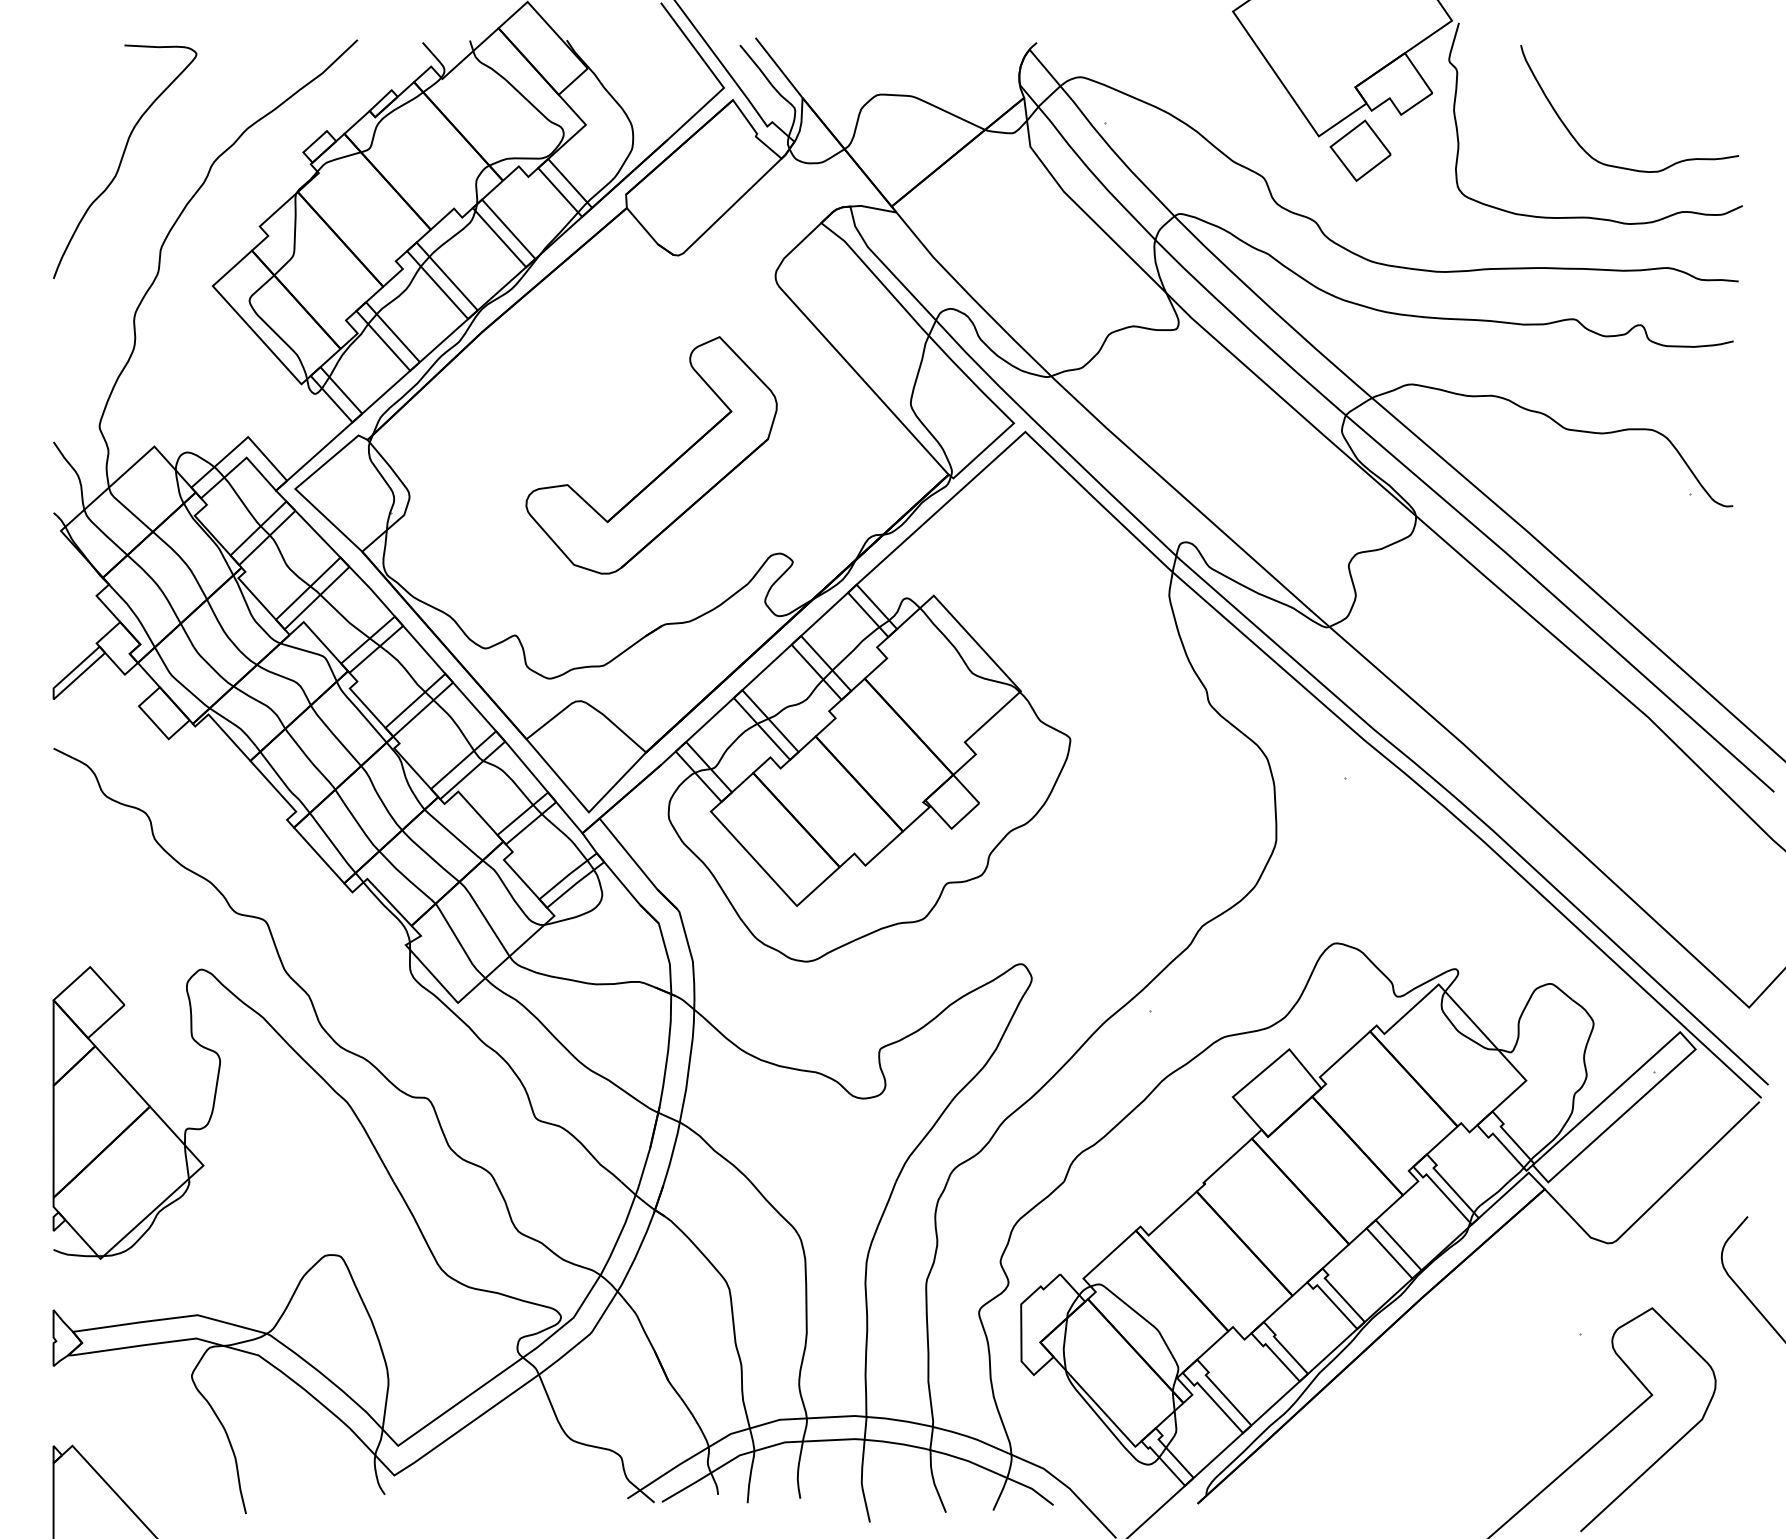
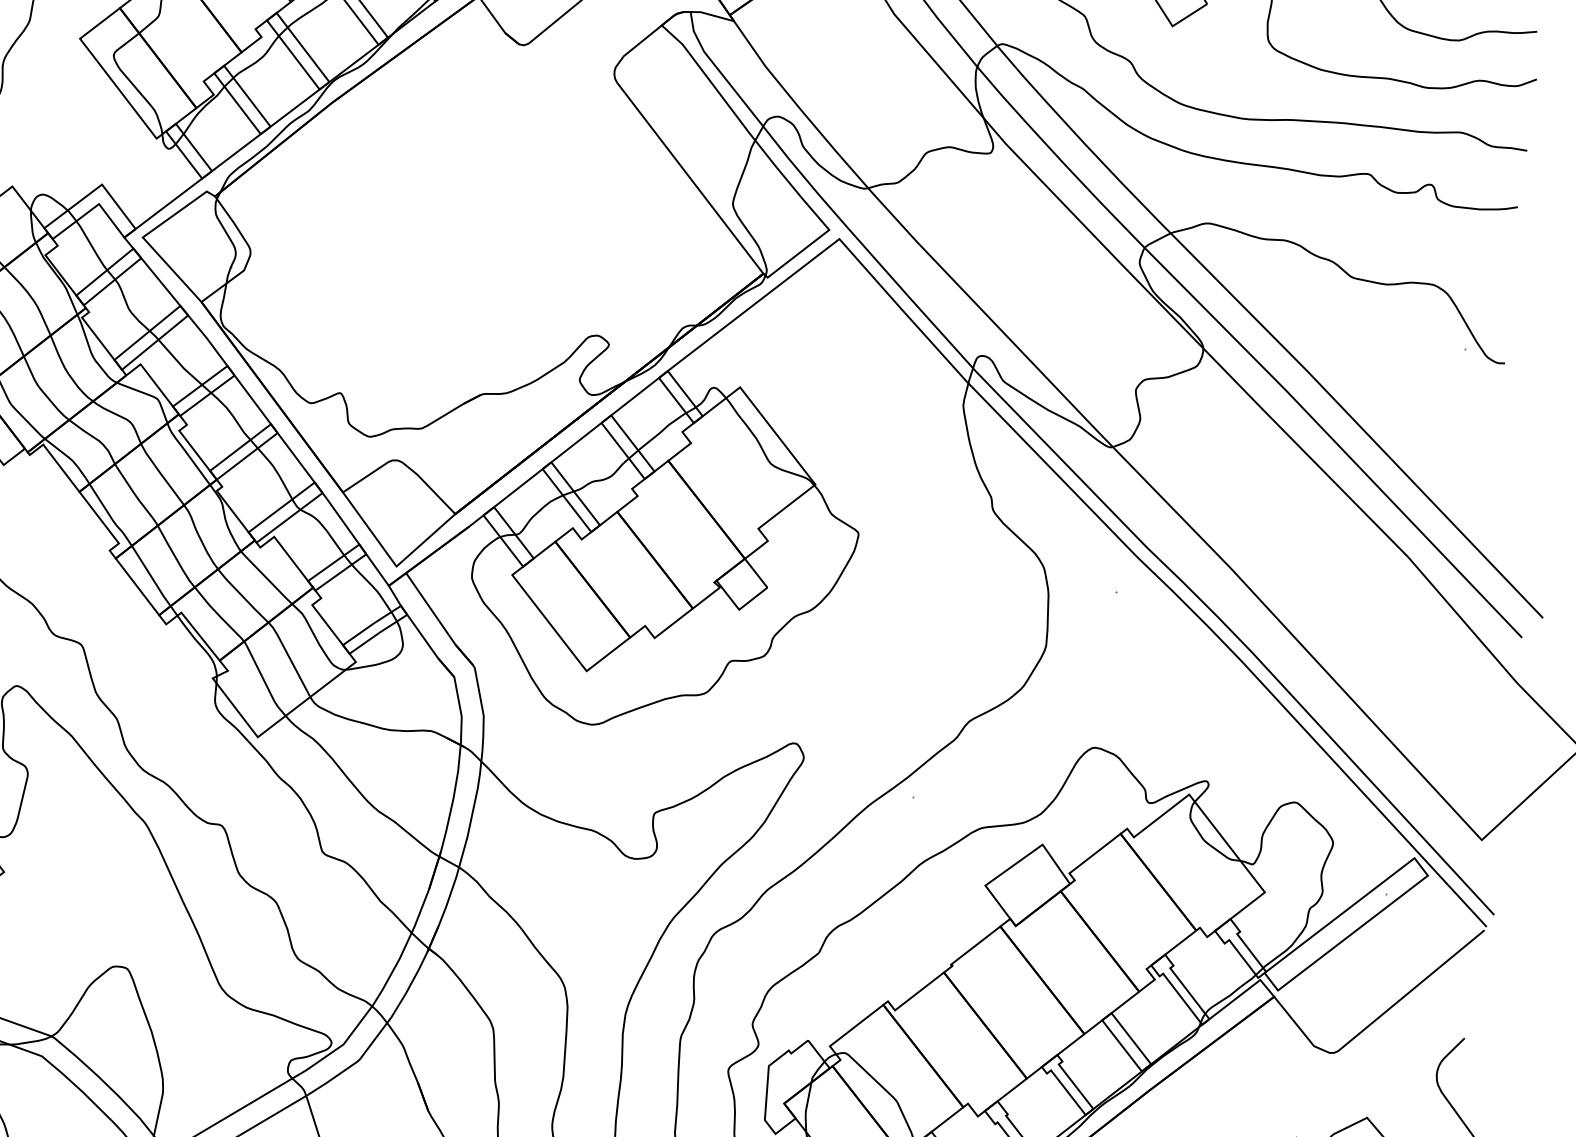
part: (665, 468) -> (495, 246), removed

